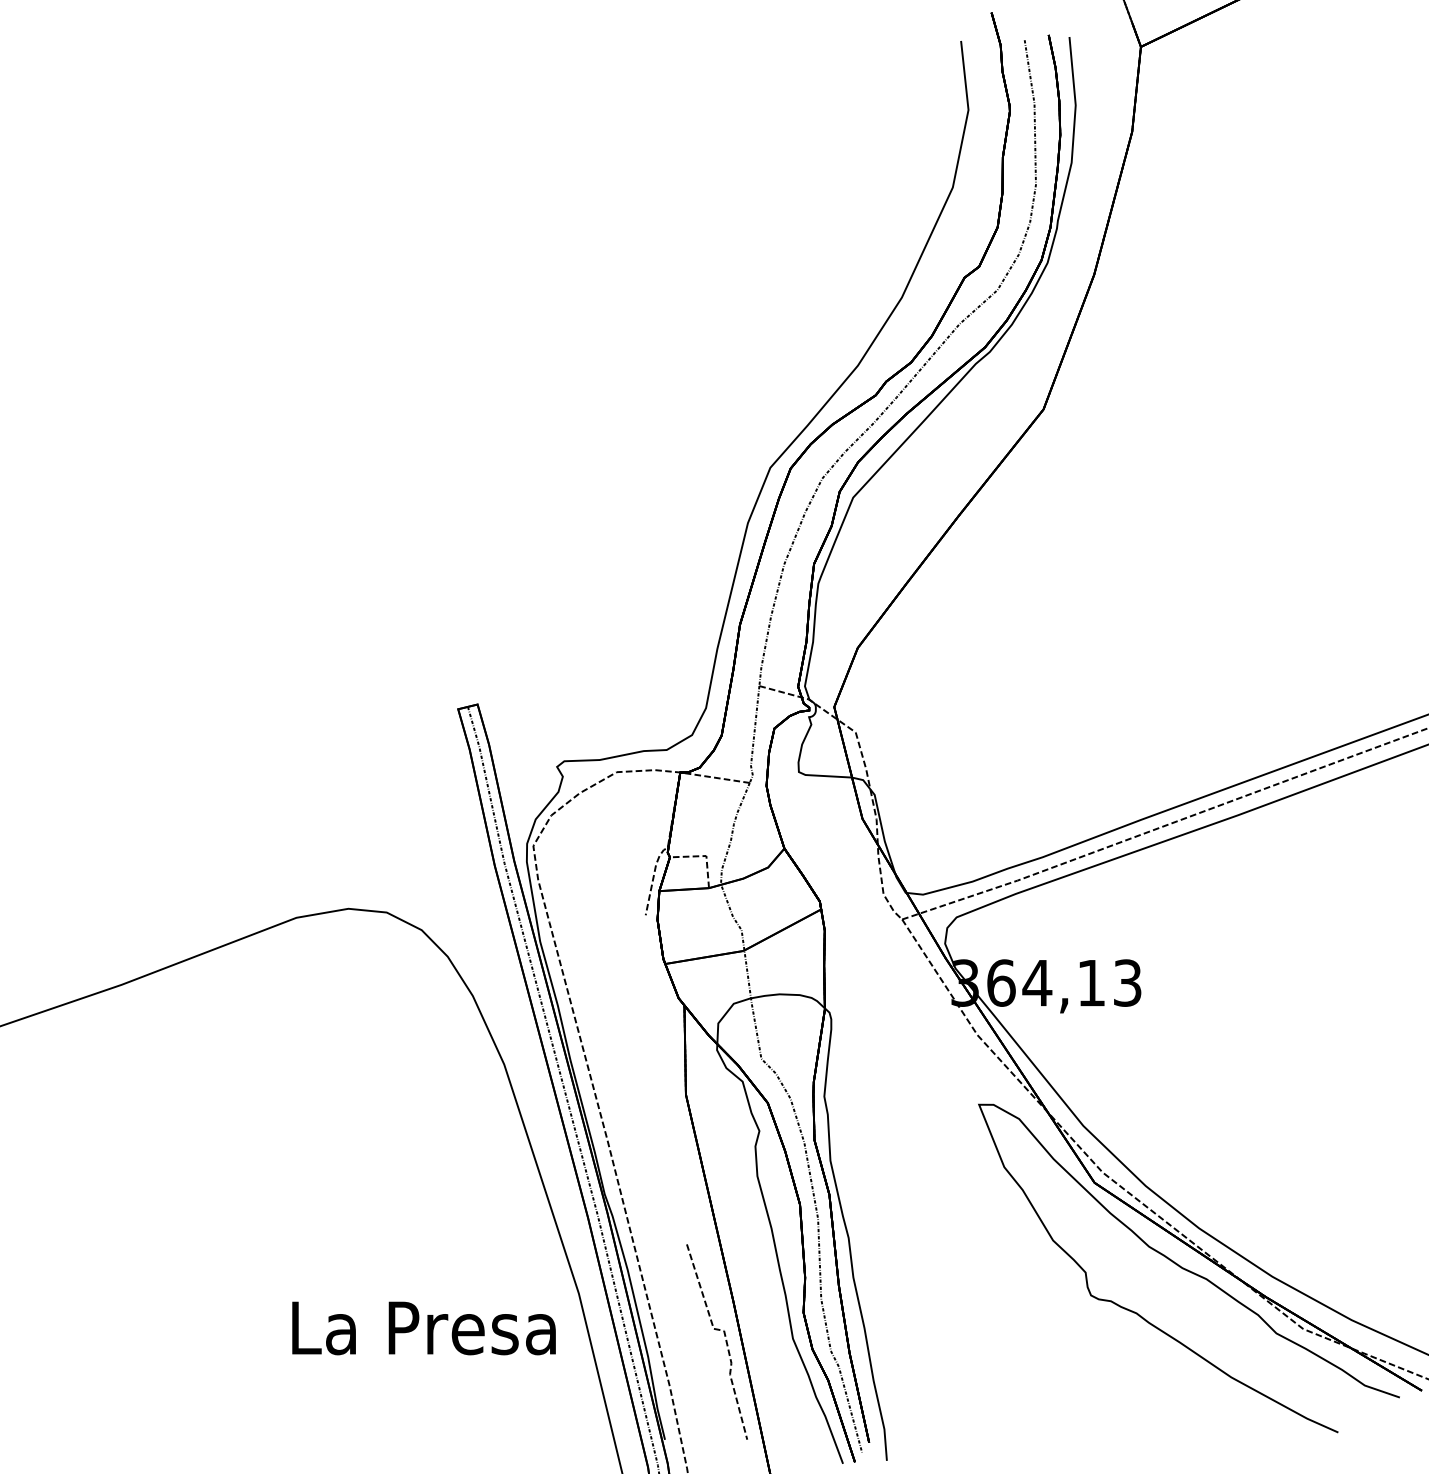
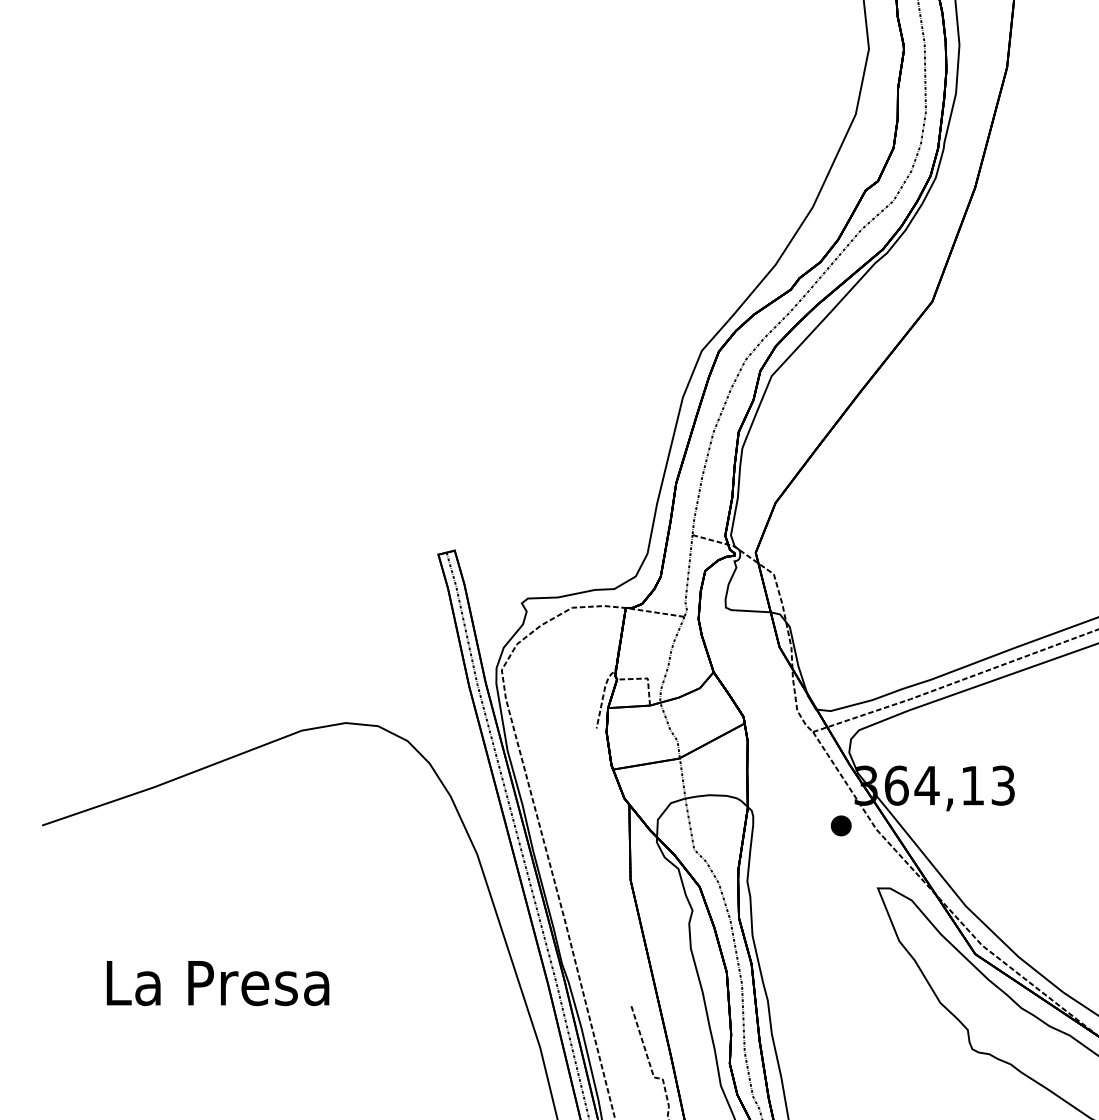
part: (935, 1030) -> (841, 825), added
text: (423, 1328) -> (217, 983), moved

